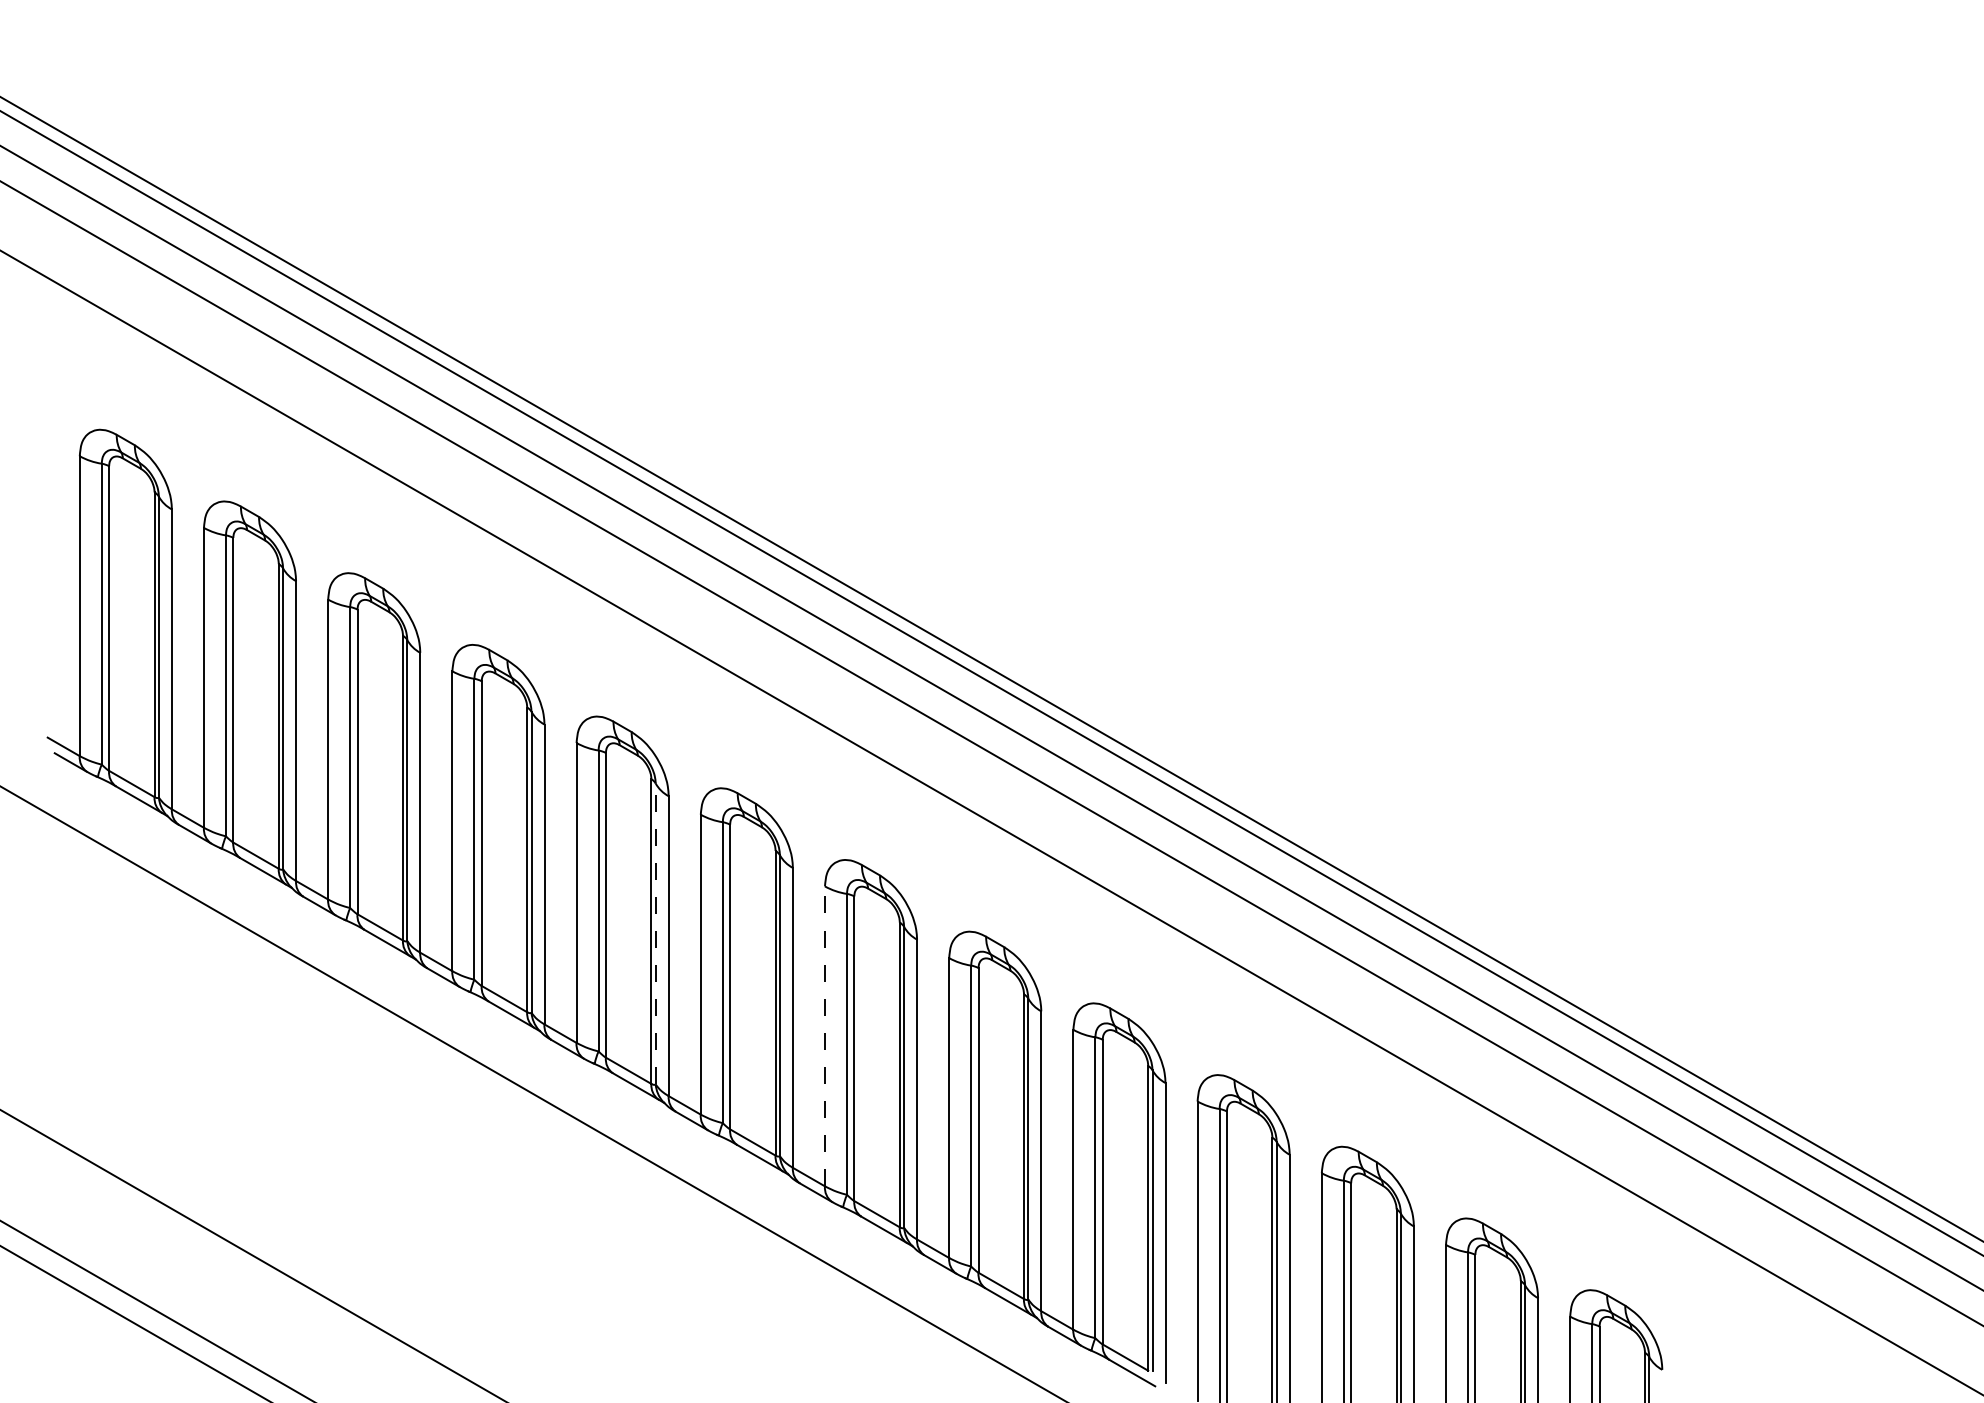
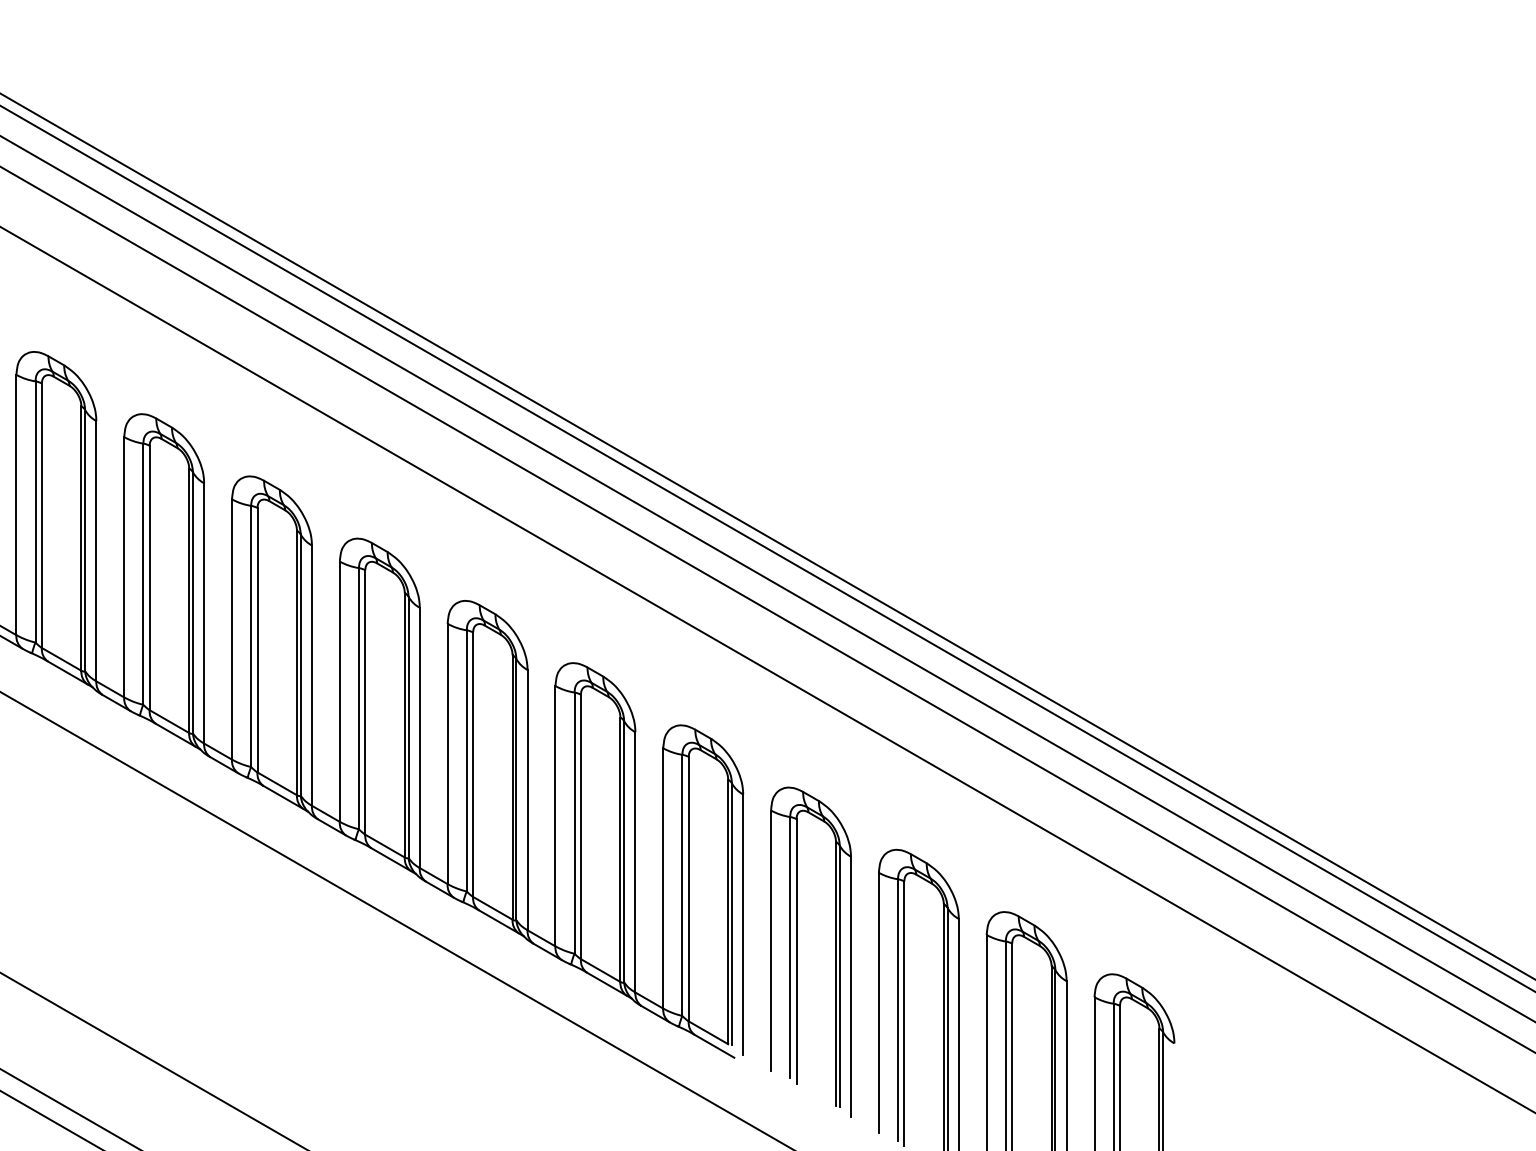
line: (655, 933) -> (300, 664), dashed -> solid
line: (824, 1036) -> (447, 754), dashed -> solid

